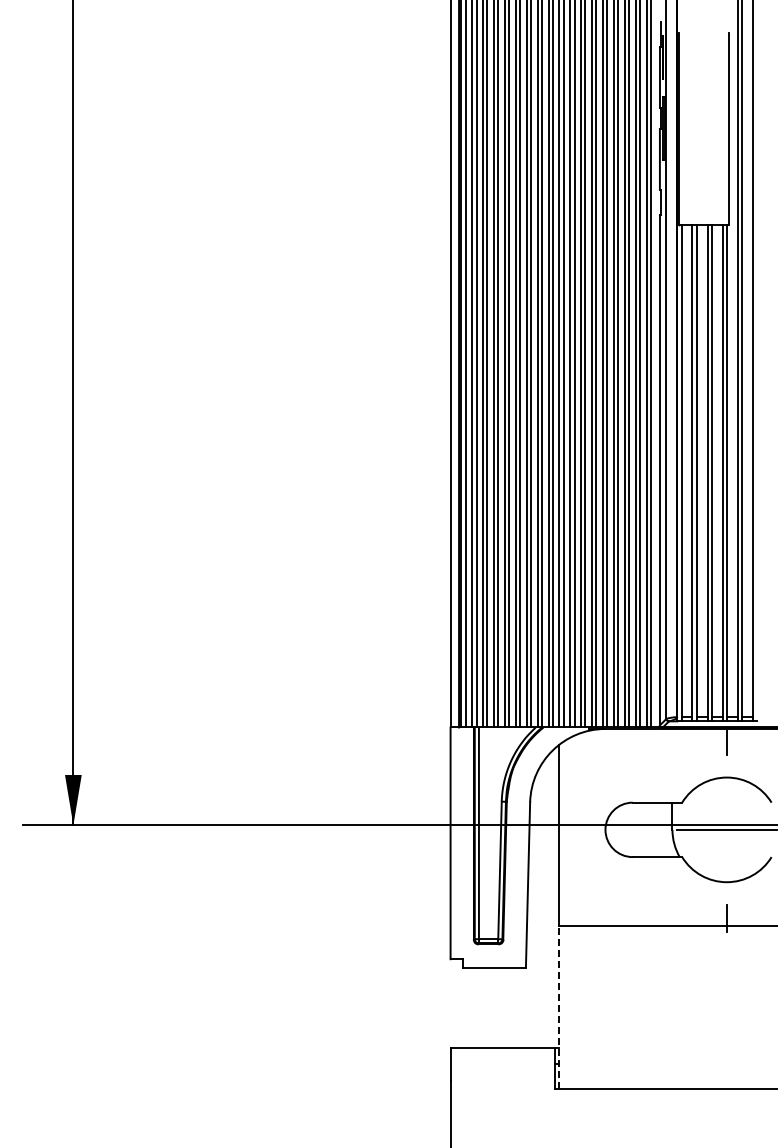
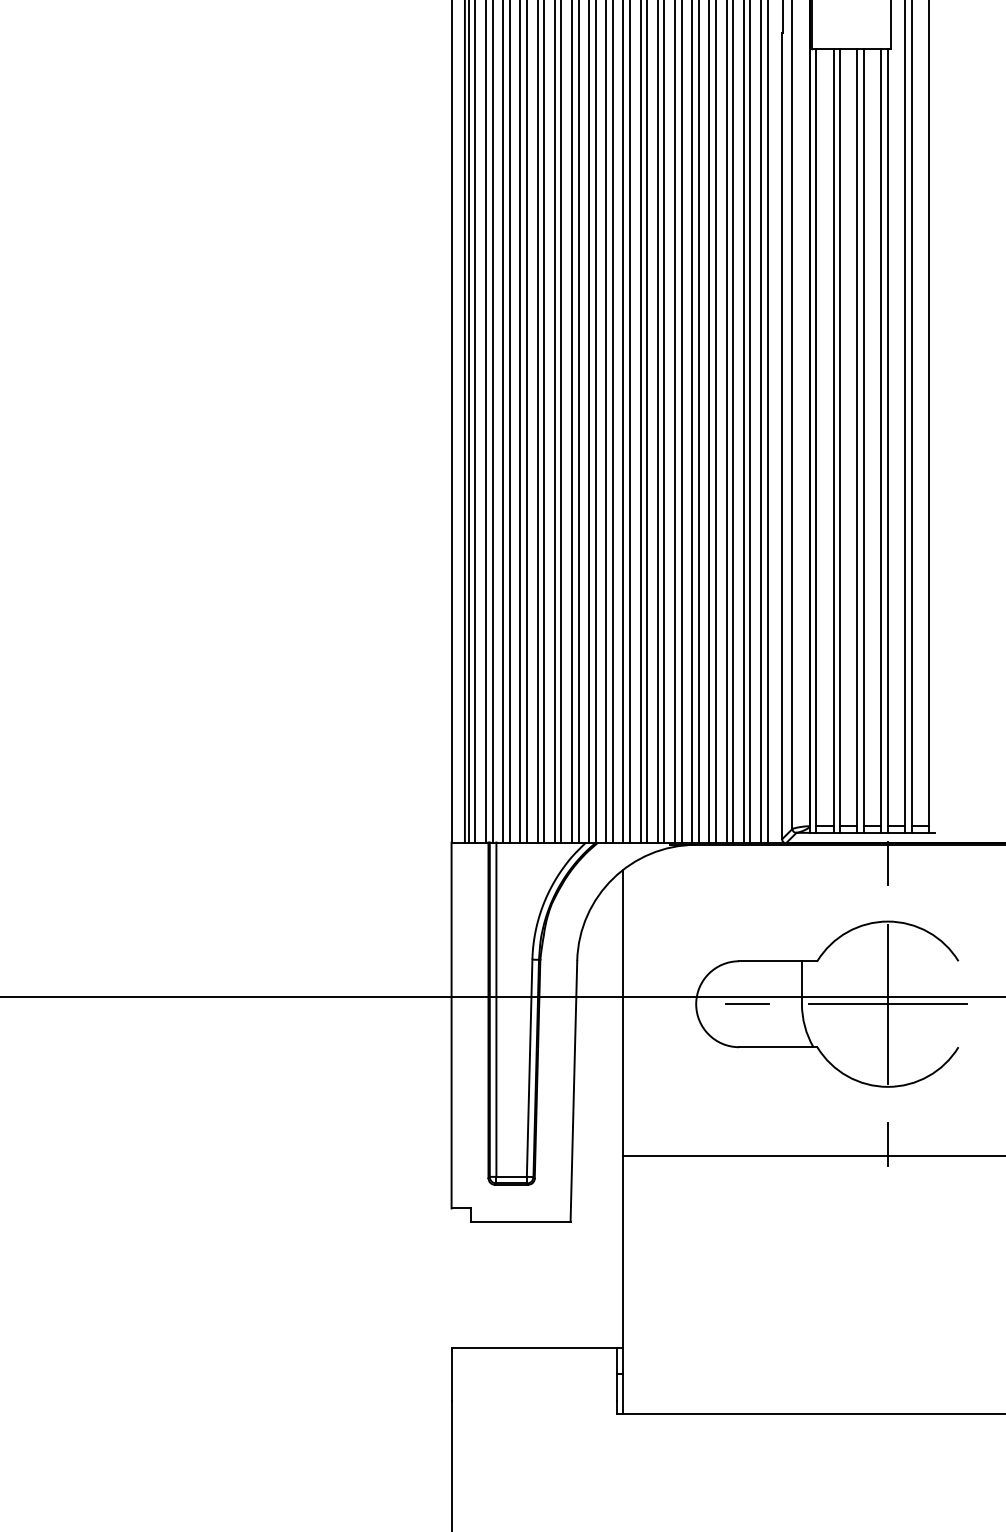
line: (637, 829) -> (746, 1003), added
line: (726, 829) -> (887, 1003), added
line: (559, 1007) -> (623, 1284), dashed -> solid

